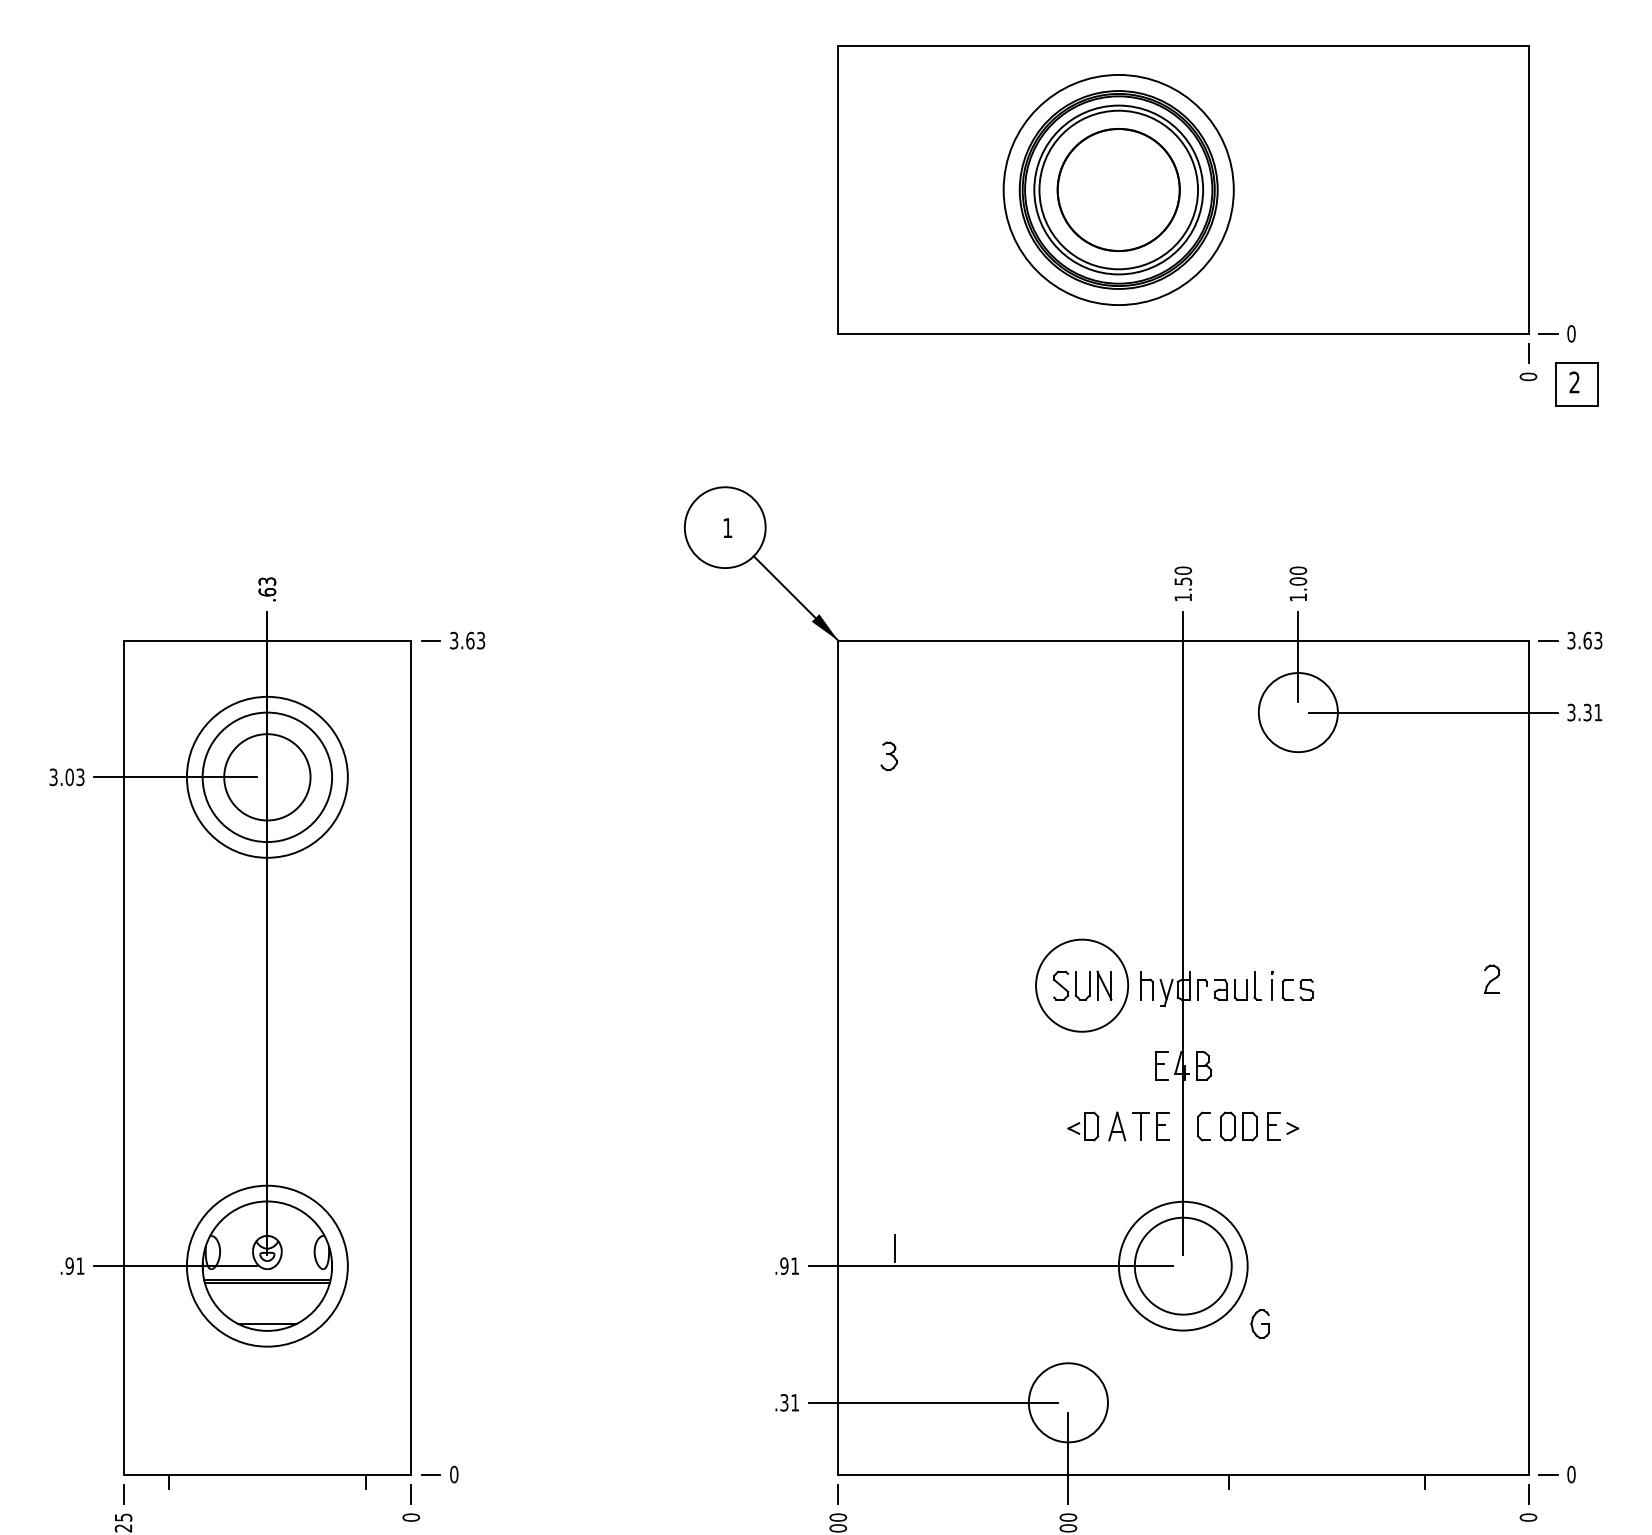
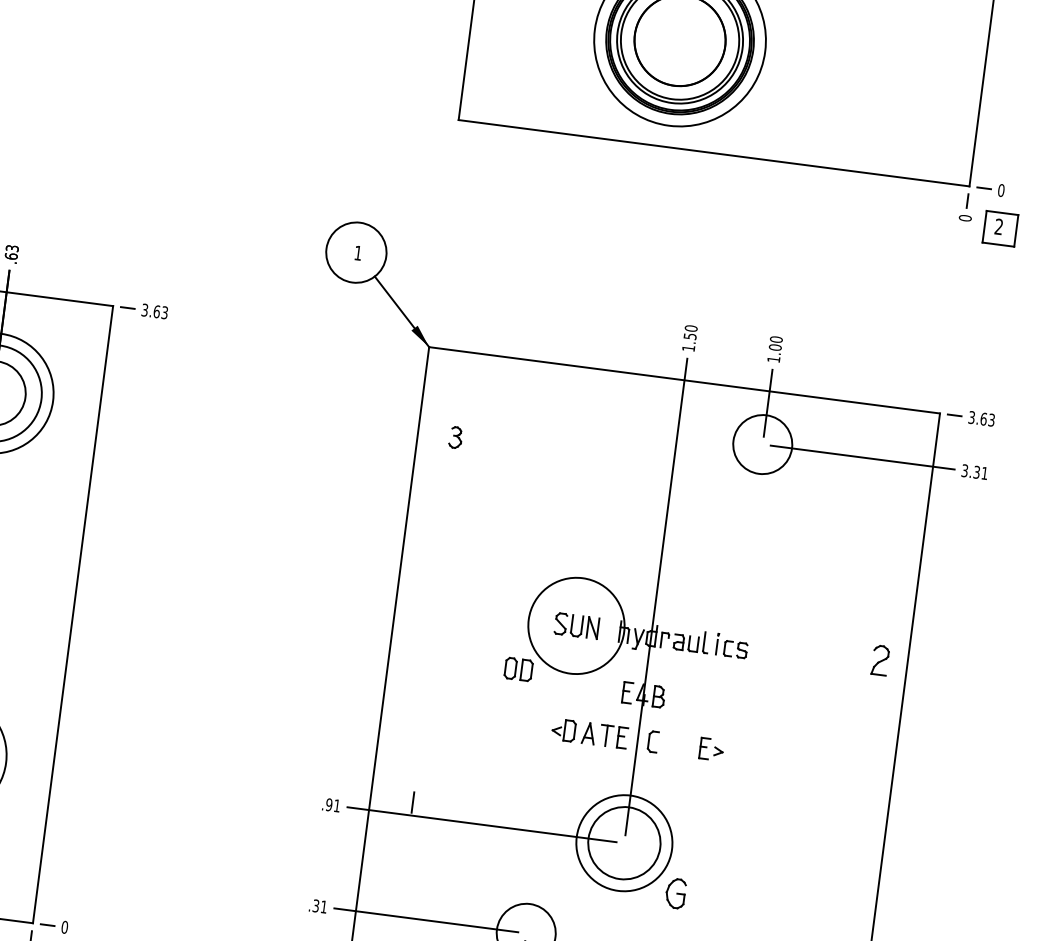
part: (1492, 979) -> (880, 660), size x1.4
circle: (1082, 985) -> (576, 625), size x1.4
part: (1238, 1126) -> (518, 669), moved
part: (1259, 1323) -> (675, 892), size x1.4

